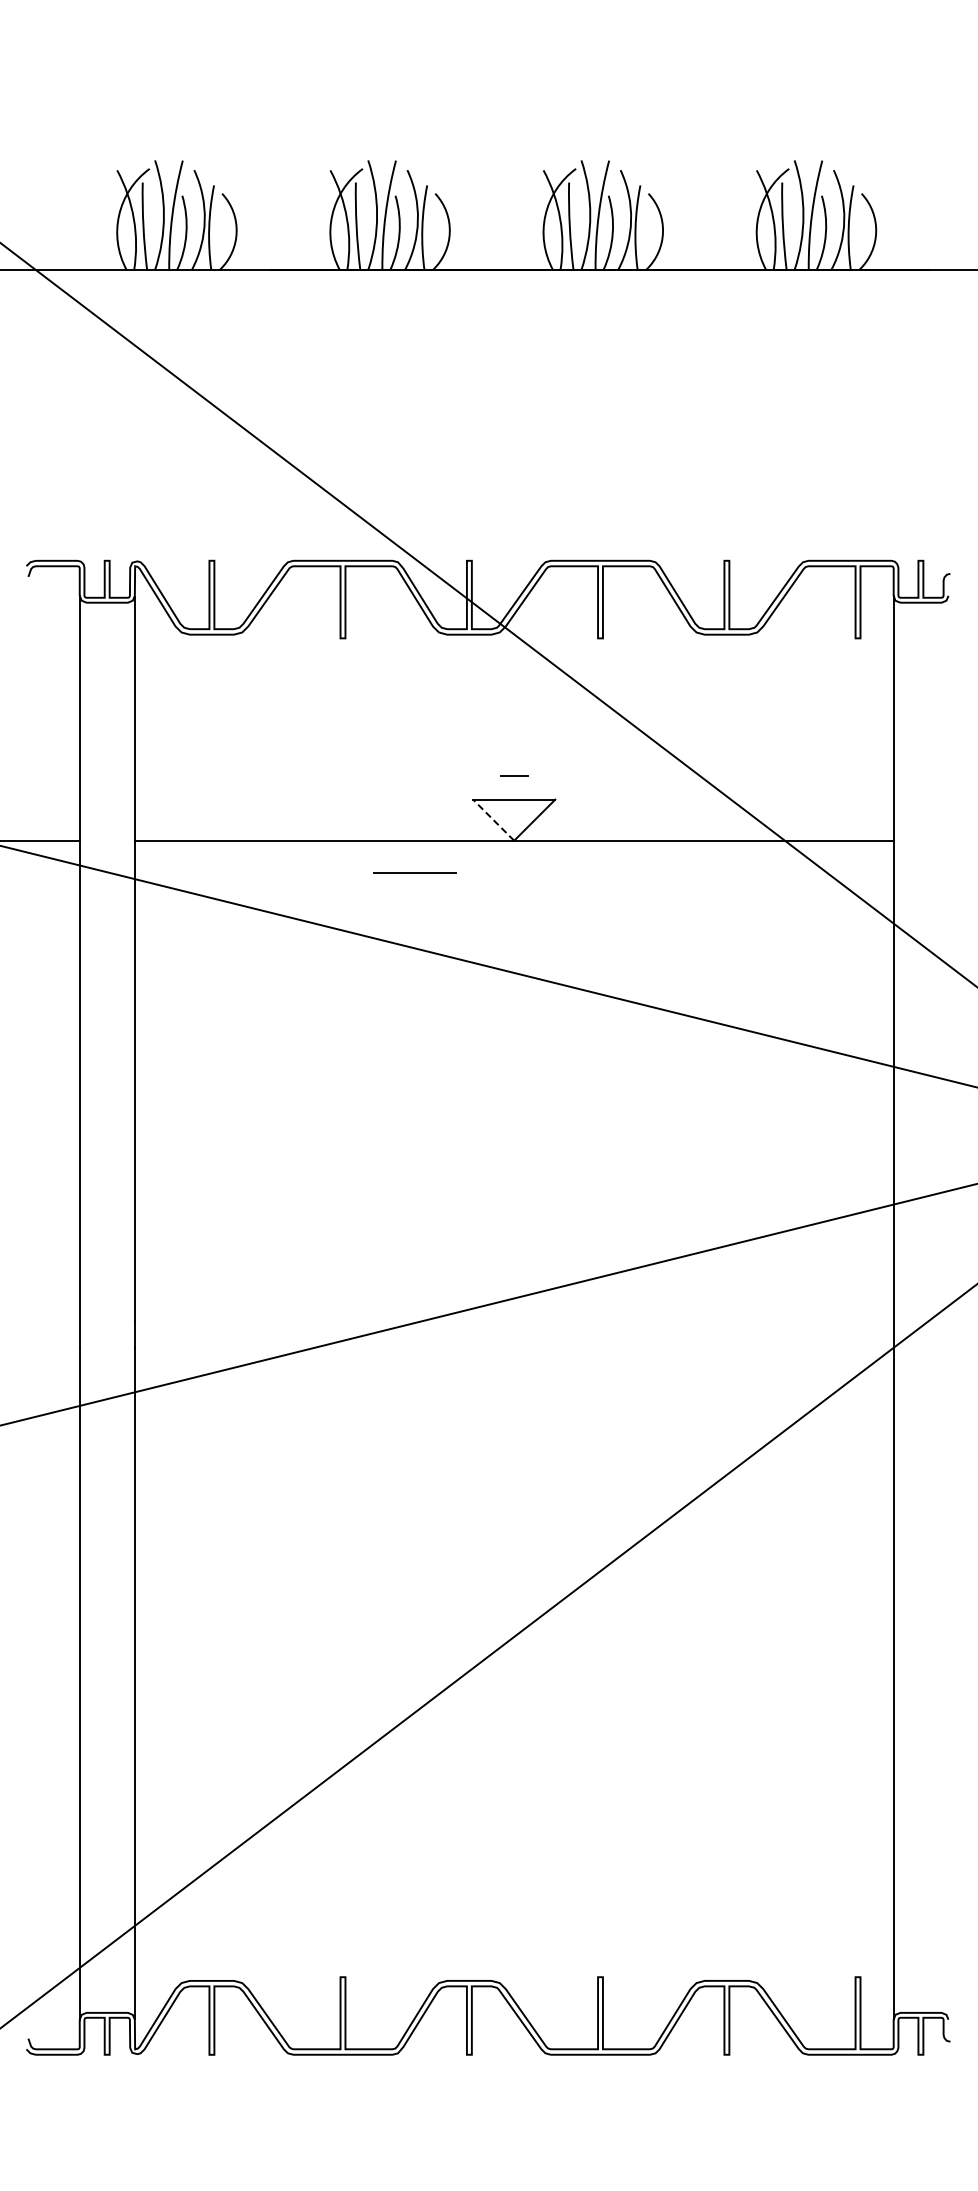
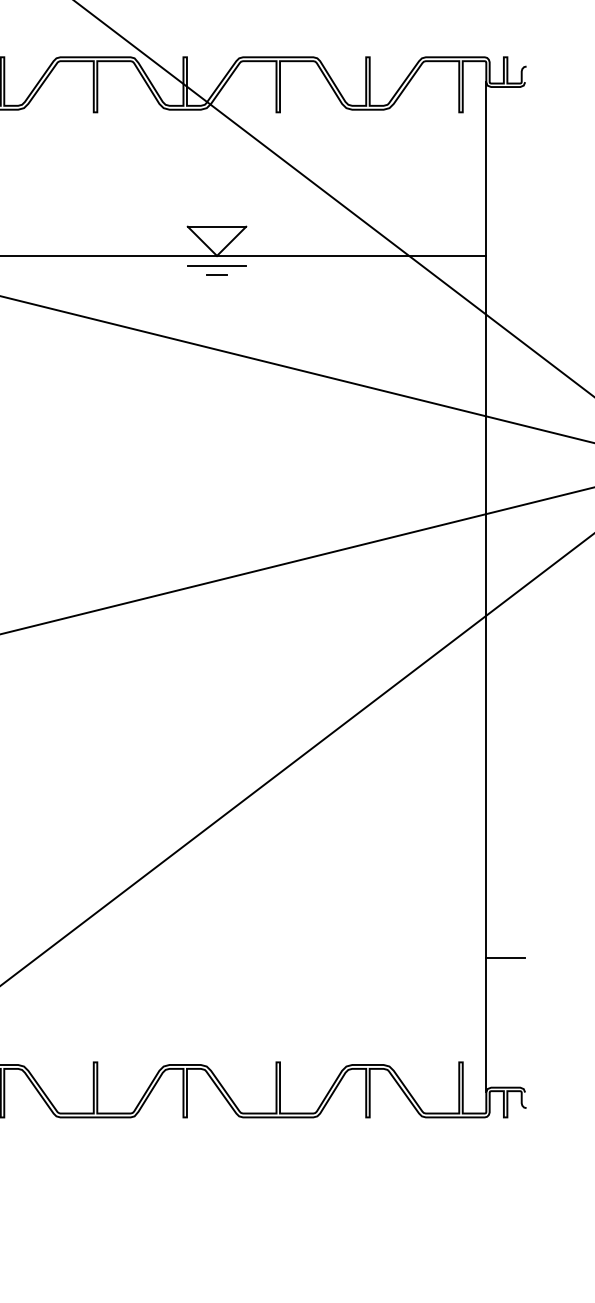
line: (514, 775) -> (217, 274), moved
line: (493, 819) -> (202, 240), dashed -> solid
line: (414, 872) -> (216, 264), moved
line: (920, 1829) -> (505, 957), added

